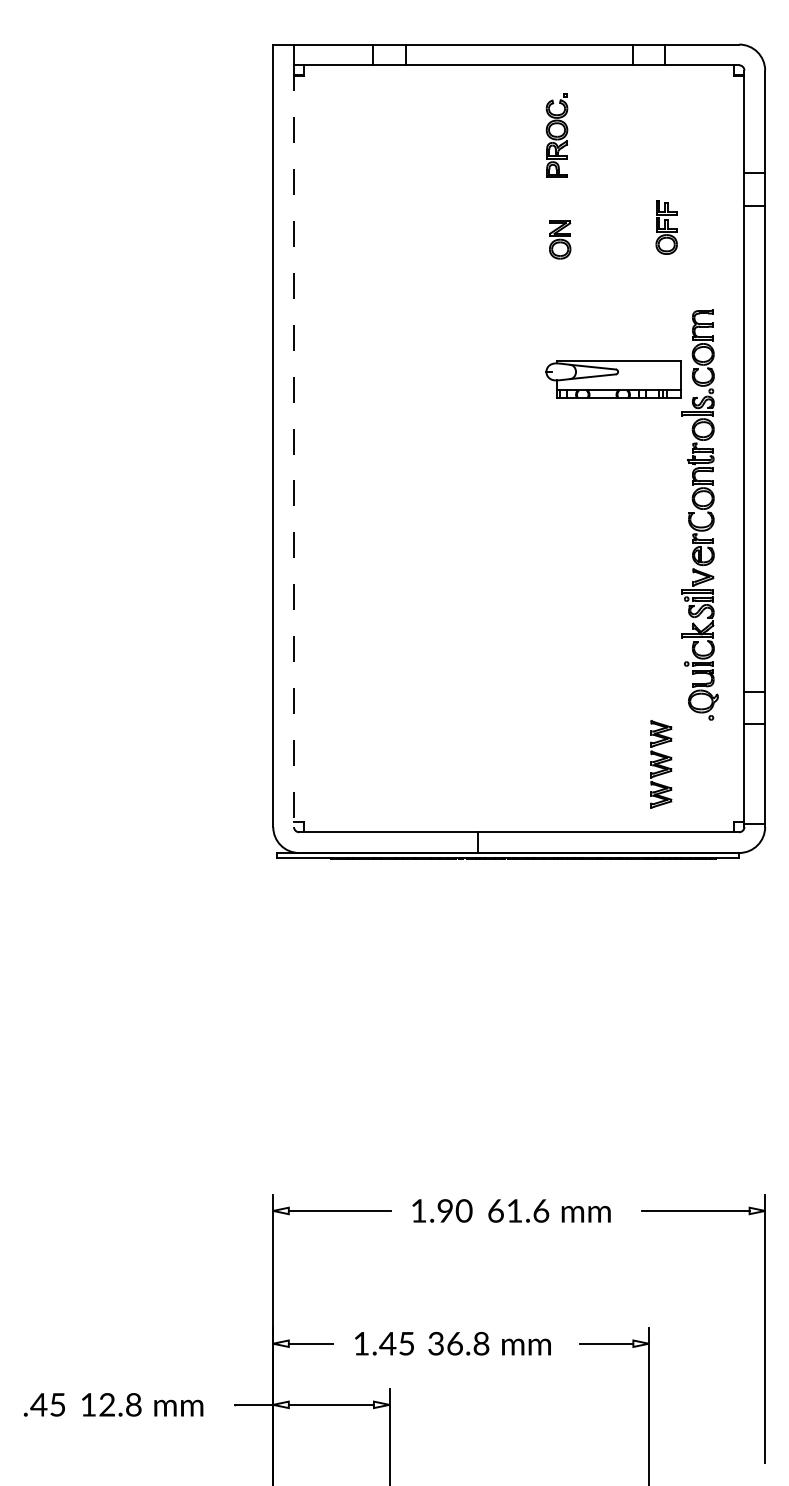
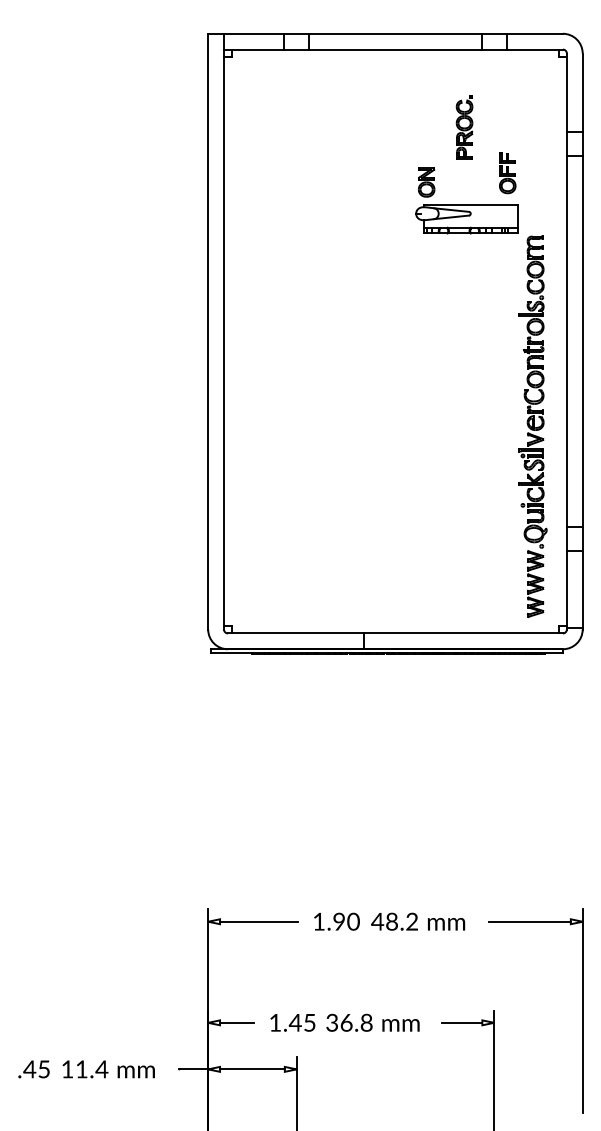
part: (556, 135) -> (464, 127), moved
part: (613, 379) -> (467, 219), moved
line: (294, 446) -> (224, 339), dashed -> solid
part: (661, 764) -> (535, 584), moved
text: (518, 1210) -> (394, 921), 61.6 -> 48.2
text: (120, 1404) -> (91, 1069), 12.8 -> 11.4

